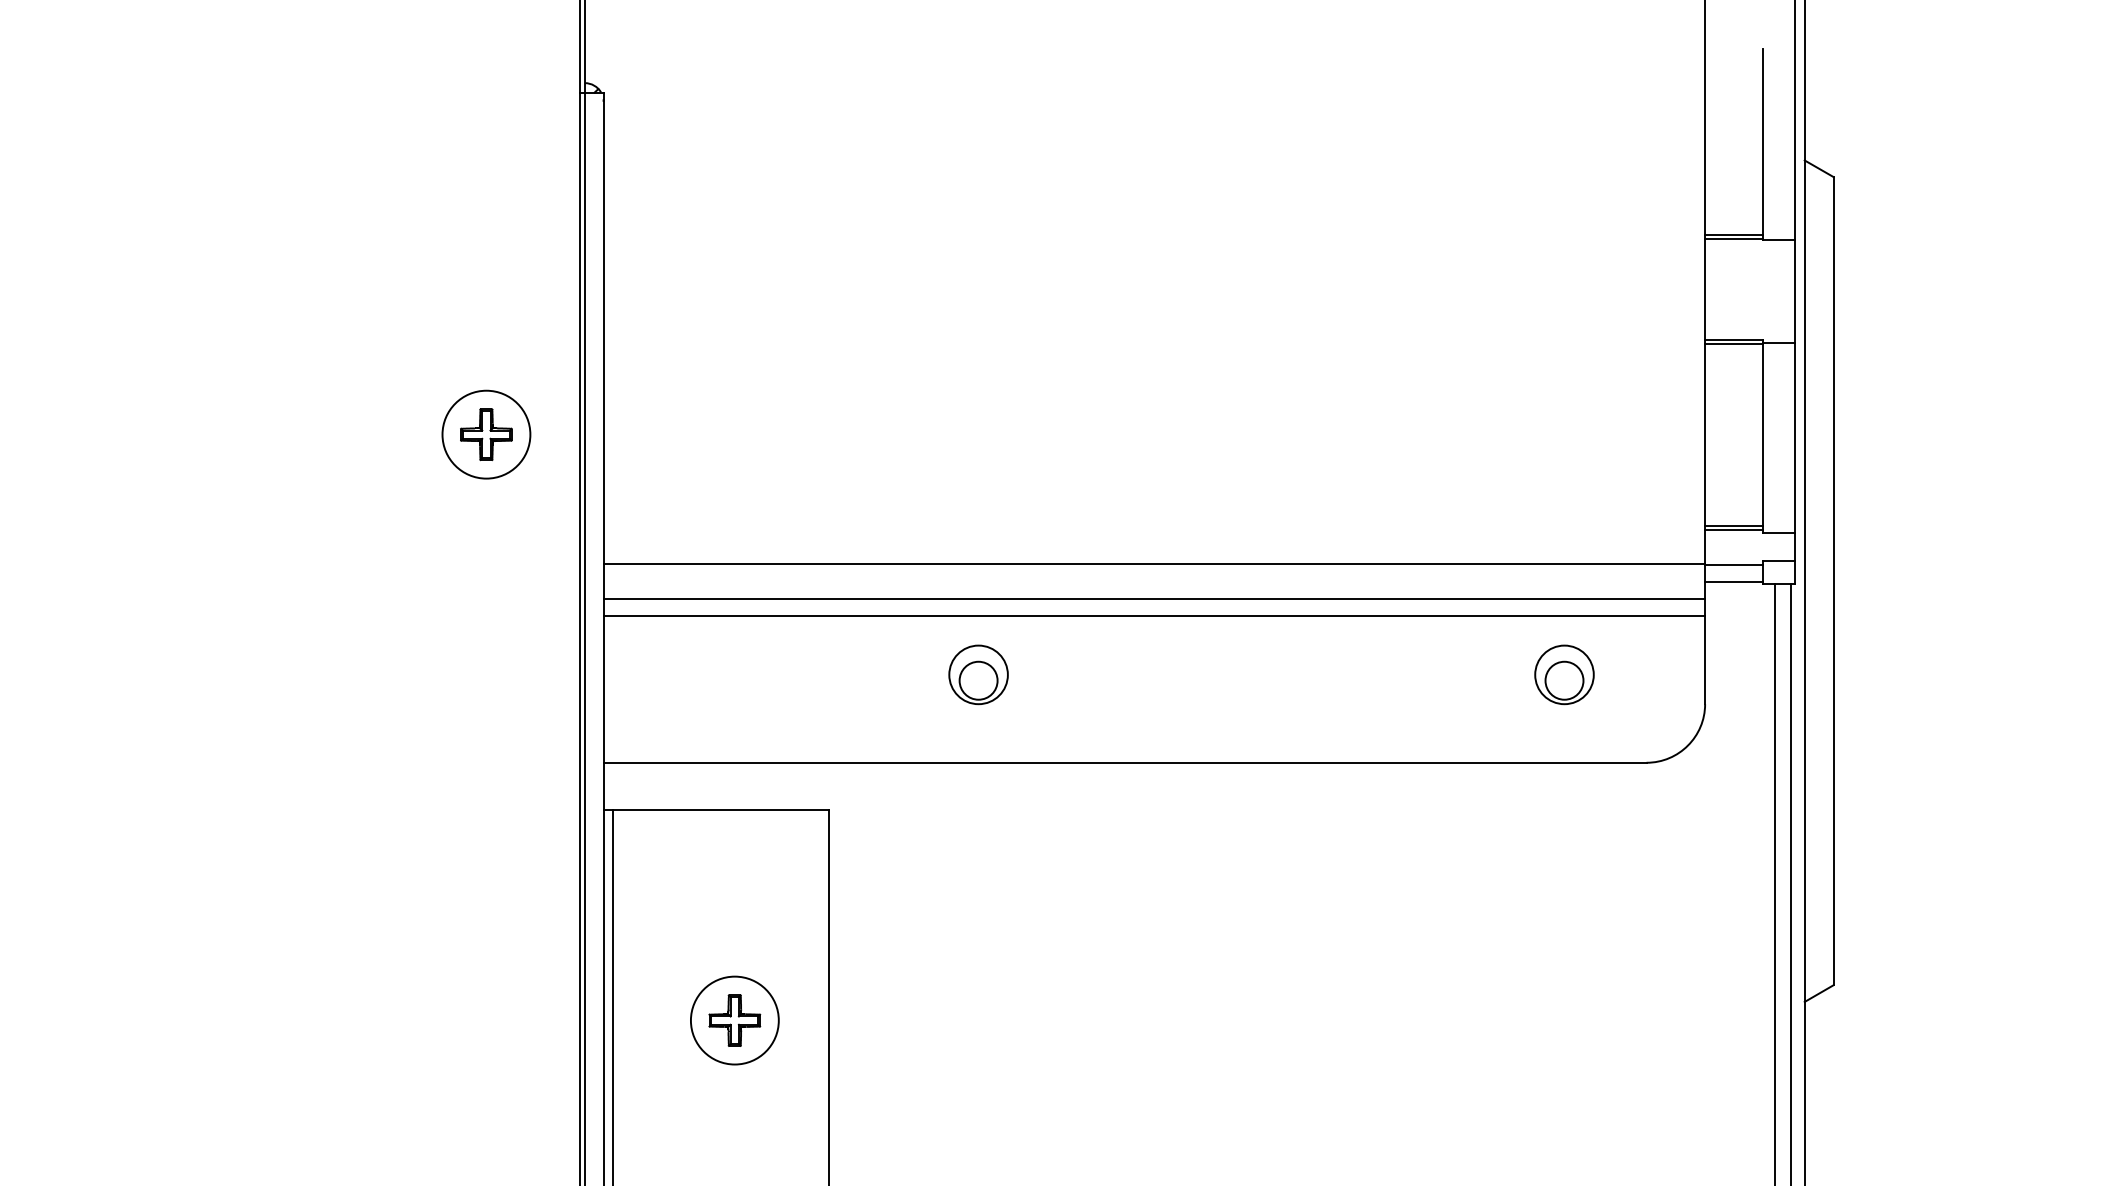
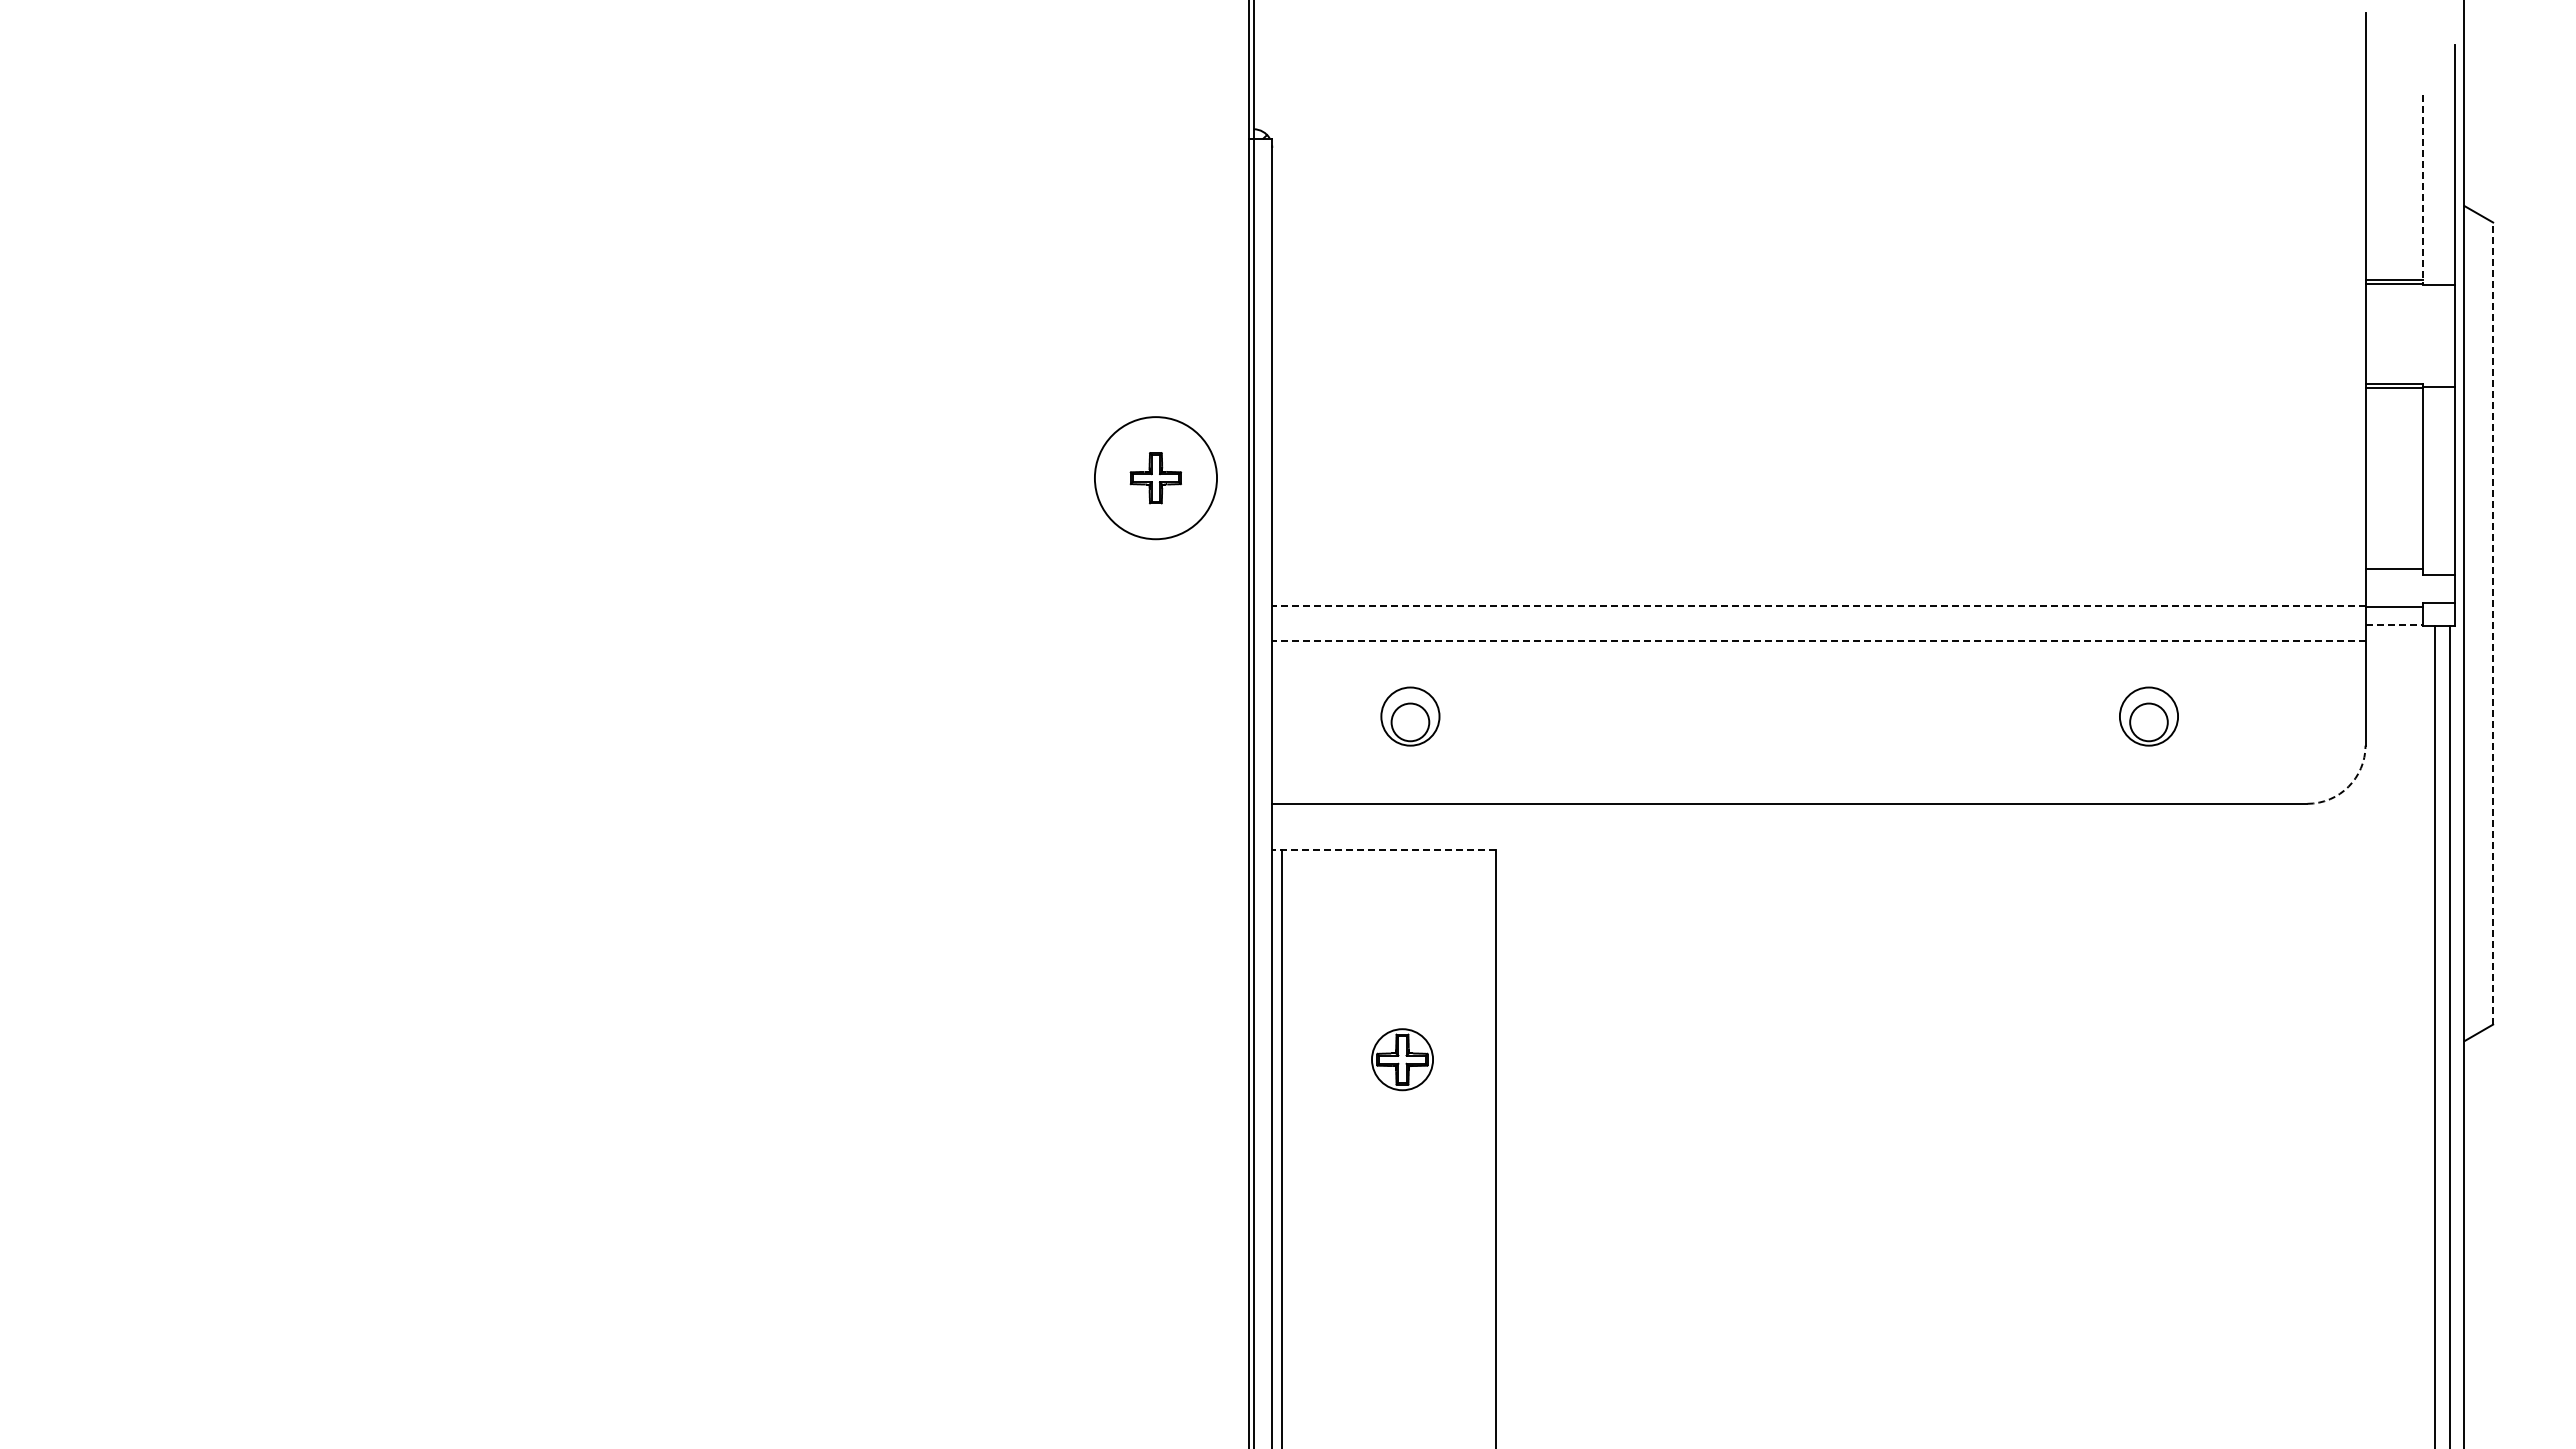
line: (1762, 143) -> (2422, 189), solid -> dashed
circle: (485, 433) -> (1155, 477), size x1.4
line: (1733, 529) -> (2393, 572), removed
line: (1153, 563) -> (1818, 606), solid -> dashed
line: (1834, 581) -> (2493, 623), solid -> dashed
line: (1734, 582) -> (2394, 624), solid -> dashed
line: (1153, 599) -> (1818, 641), solid -> dashed
line: (1153, 616) -> (1818, 658), removed
part: (978, 674) -> (1410, 716), moved
part: (1564, 674) -> (2148, 716), moved
arc: (1687, 745) -> (2348, 786), solid -> dashed
line: (715, 809) -> (1383, 850), solid -> dashed
circle: (734, 1020) -> (1402, 1059), size x0.7

